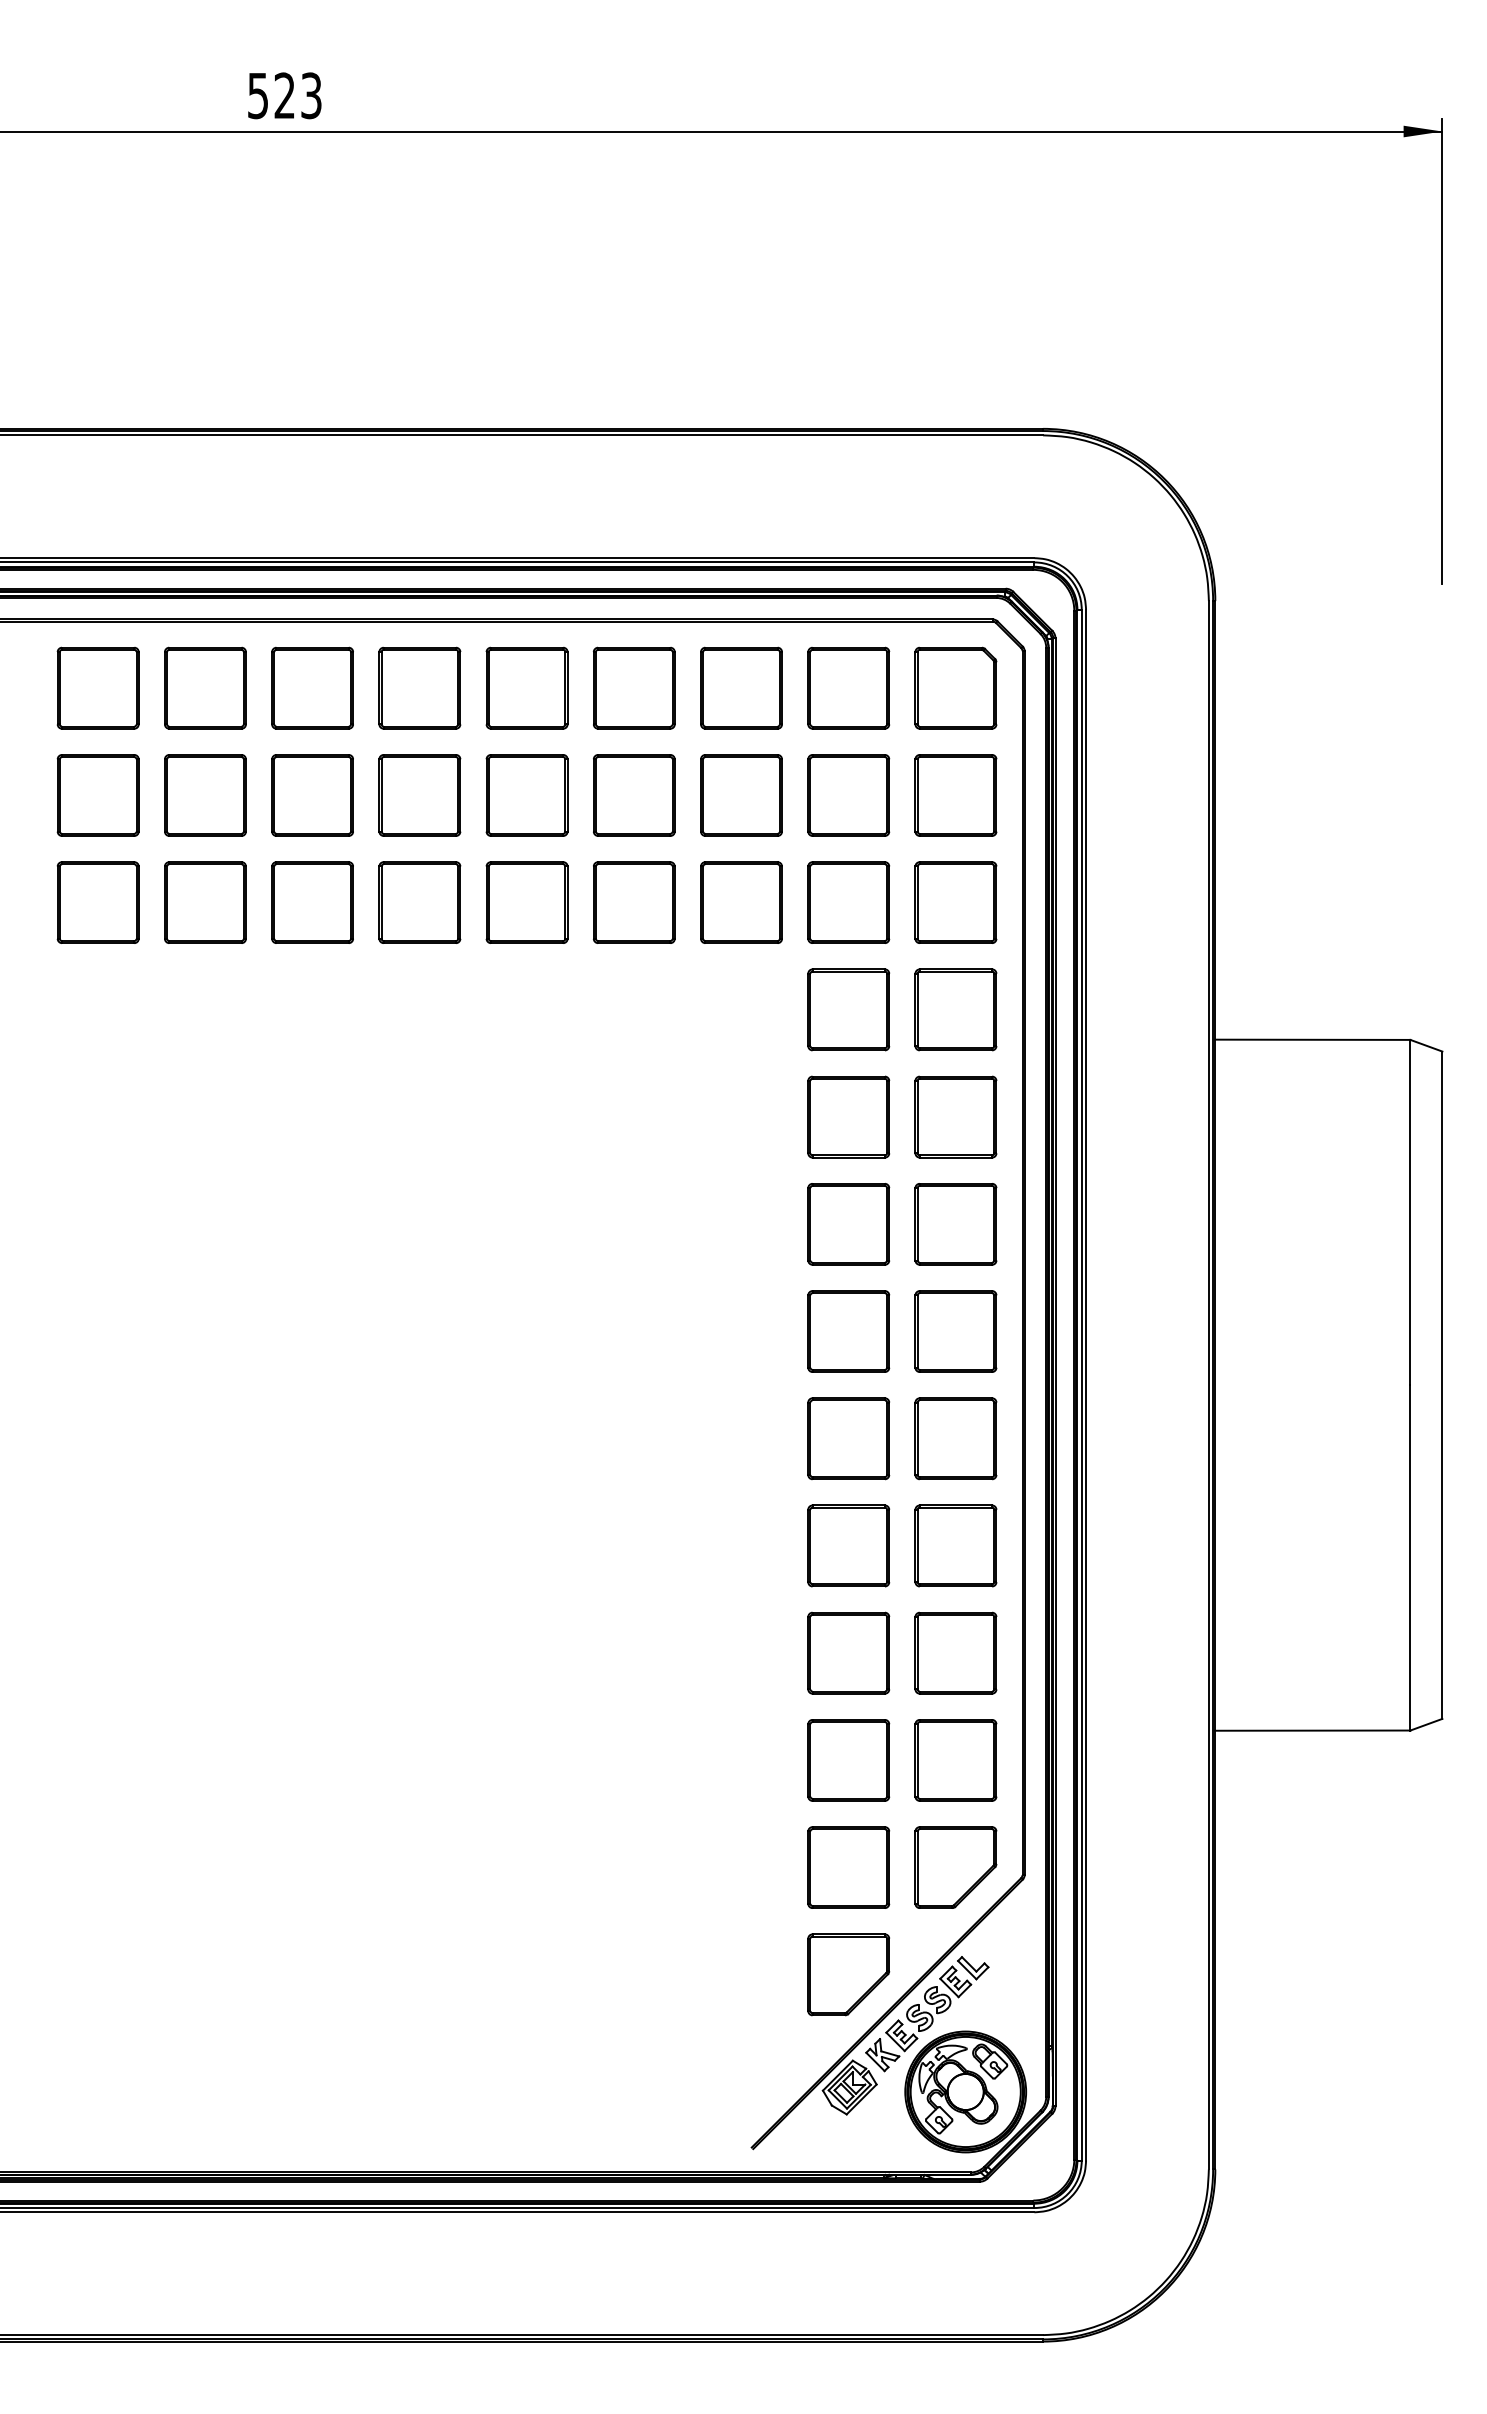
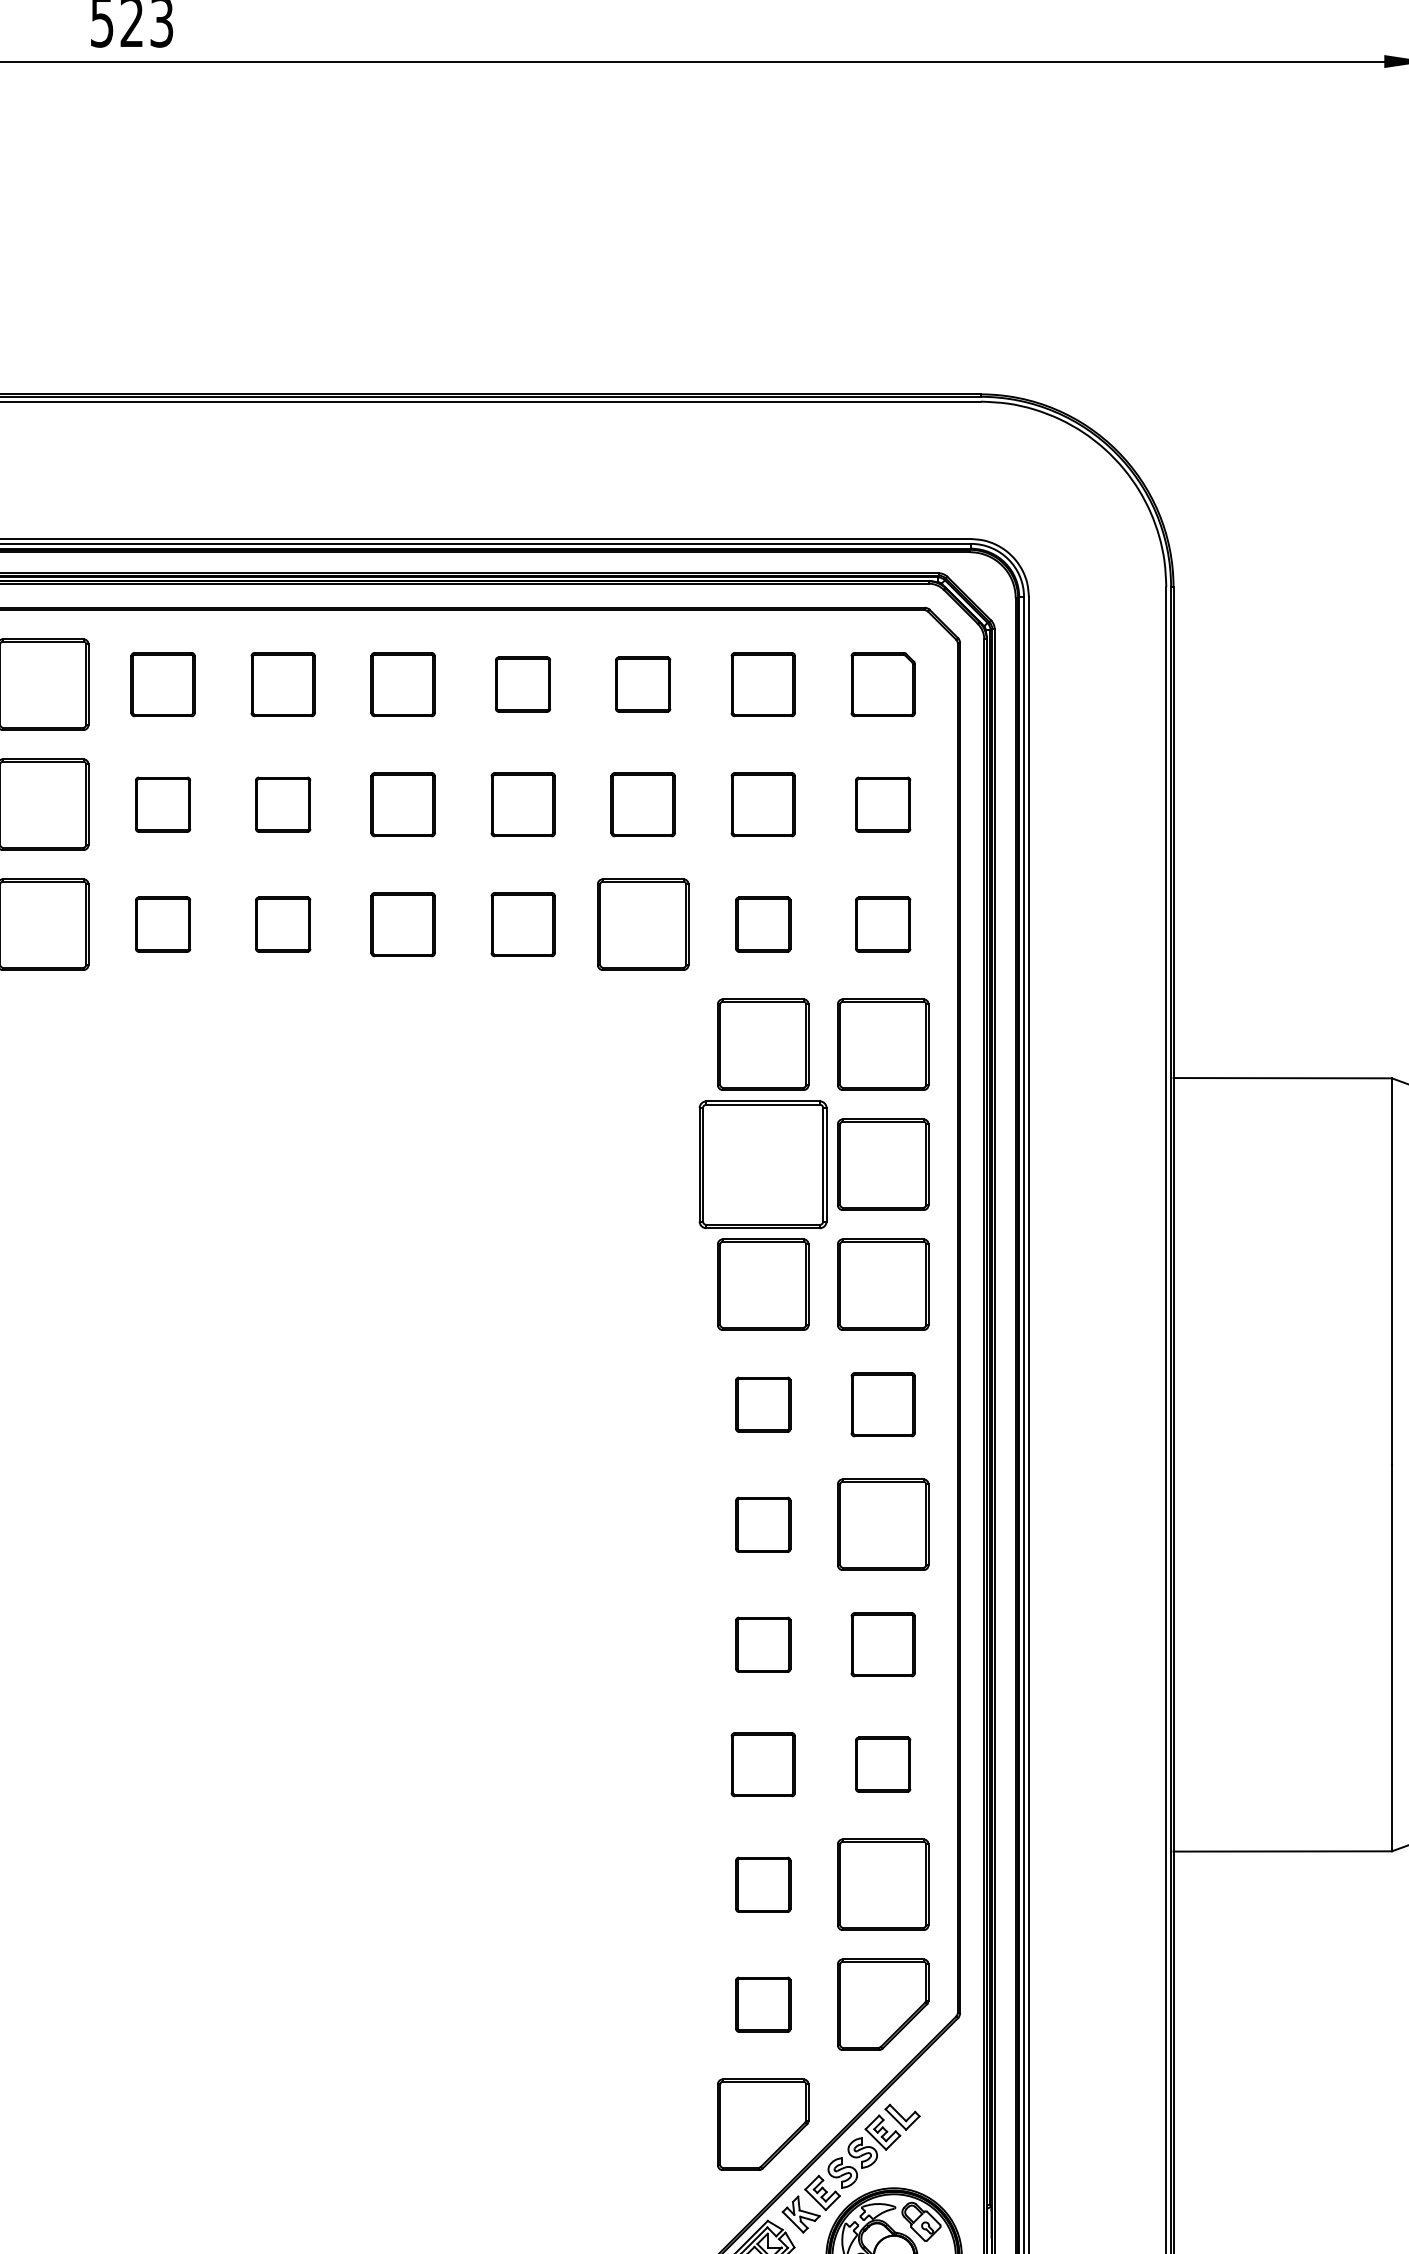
part: (312, 687) -> (163, 683), size x0.7
part: (419, 687) -> (282, 683), size x0.7
part: (526, 687) -> (402, 683), size x0.7
part: (633, 687) -> (522, 683), size x0.6
part: (741, 687) -> (643, 683), size x0.6
part: (848, 687) -> (762, 683), size x0.7
part: (955, 687) -> (882, 683), size x0.7
part: (312, 795) -> (163, 804), size x0.6
part: (419, 795) -> (282, 804), size x0.6
part: (526, 795) -> (402, 804), size x0.7
part: (634, 795) -> (523, 804), size x0.7
part: (741, 795) -> (643, 804), size x0.7
part: (848, 795) -> (762, 804), size x0.7
part: (955, 795) -> (882, 804), size x0.6
part: (312, 902) -> (163, 924), size x0.6
part: (419, 902) -> (282, 924), size x0.6
part: (526, 902) -> (402, 924), size x0.7
part: (634, 902) -> (523, 924), size x0.7
part: (848, 902) -> (762, 924), size x0.6
part: (955, 902) -> (882, 924), size x0.6
part: (848, 1116) -> (762, 1164), size x1.4
part: (848, 1331) -> (762, 1404), size x0.6
part: (955, 1331) -> (882, 1404), size x0.7
part: (848, 1438) -> (762, 1524), size x0.6
part: (848, 1545) -> (762, 1644), size x0.6
part: (955, 1545) -> (882, 1644), size x0.7
part: (848, 1652) -> (762, 1763), size x0.7
part: (955, 1652) -> (882, 1763), size x0.6
part: (848, 1760) -> (762, 1884), size x0.6
part: (848, 1867) -> (762, 2004), size x0.6

